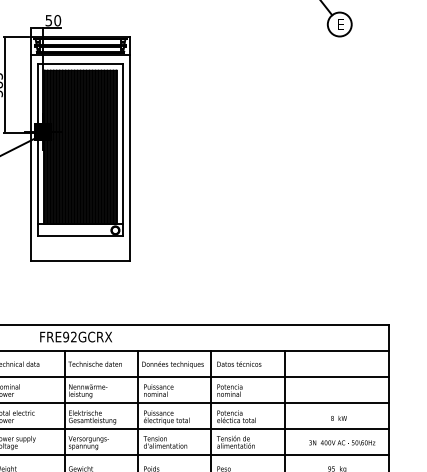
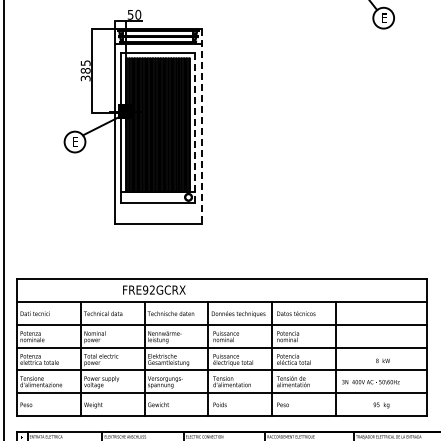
line: (130, 149) -> (201, 126), solid -> dashed
line: (123, 150) -> (195, 127), solid -> dashed
text: (341, 443) -> (370, 382), moved

